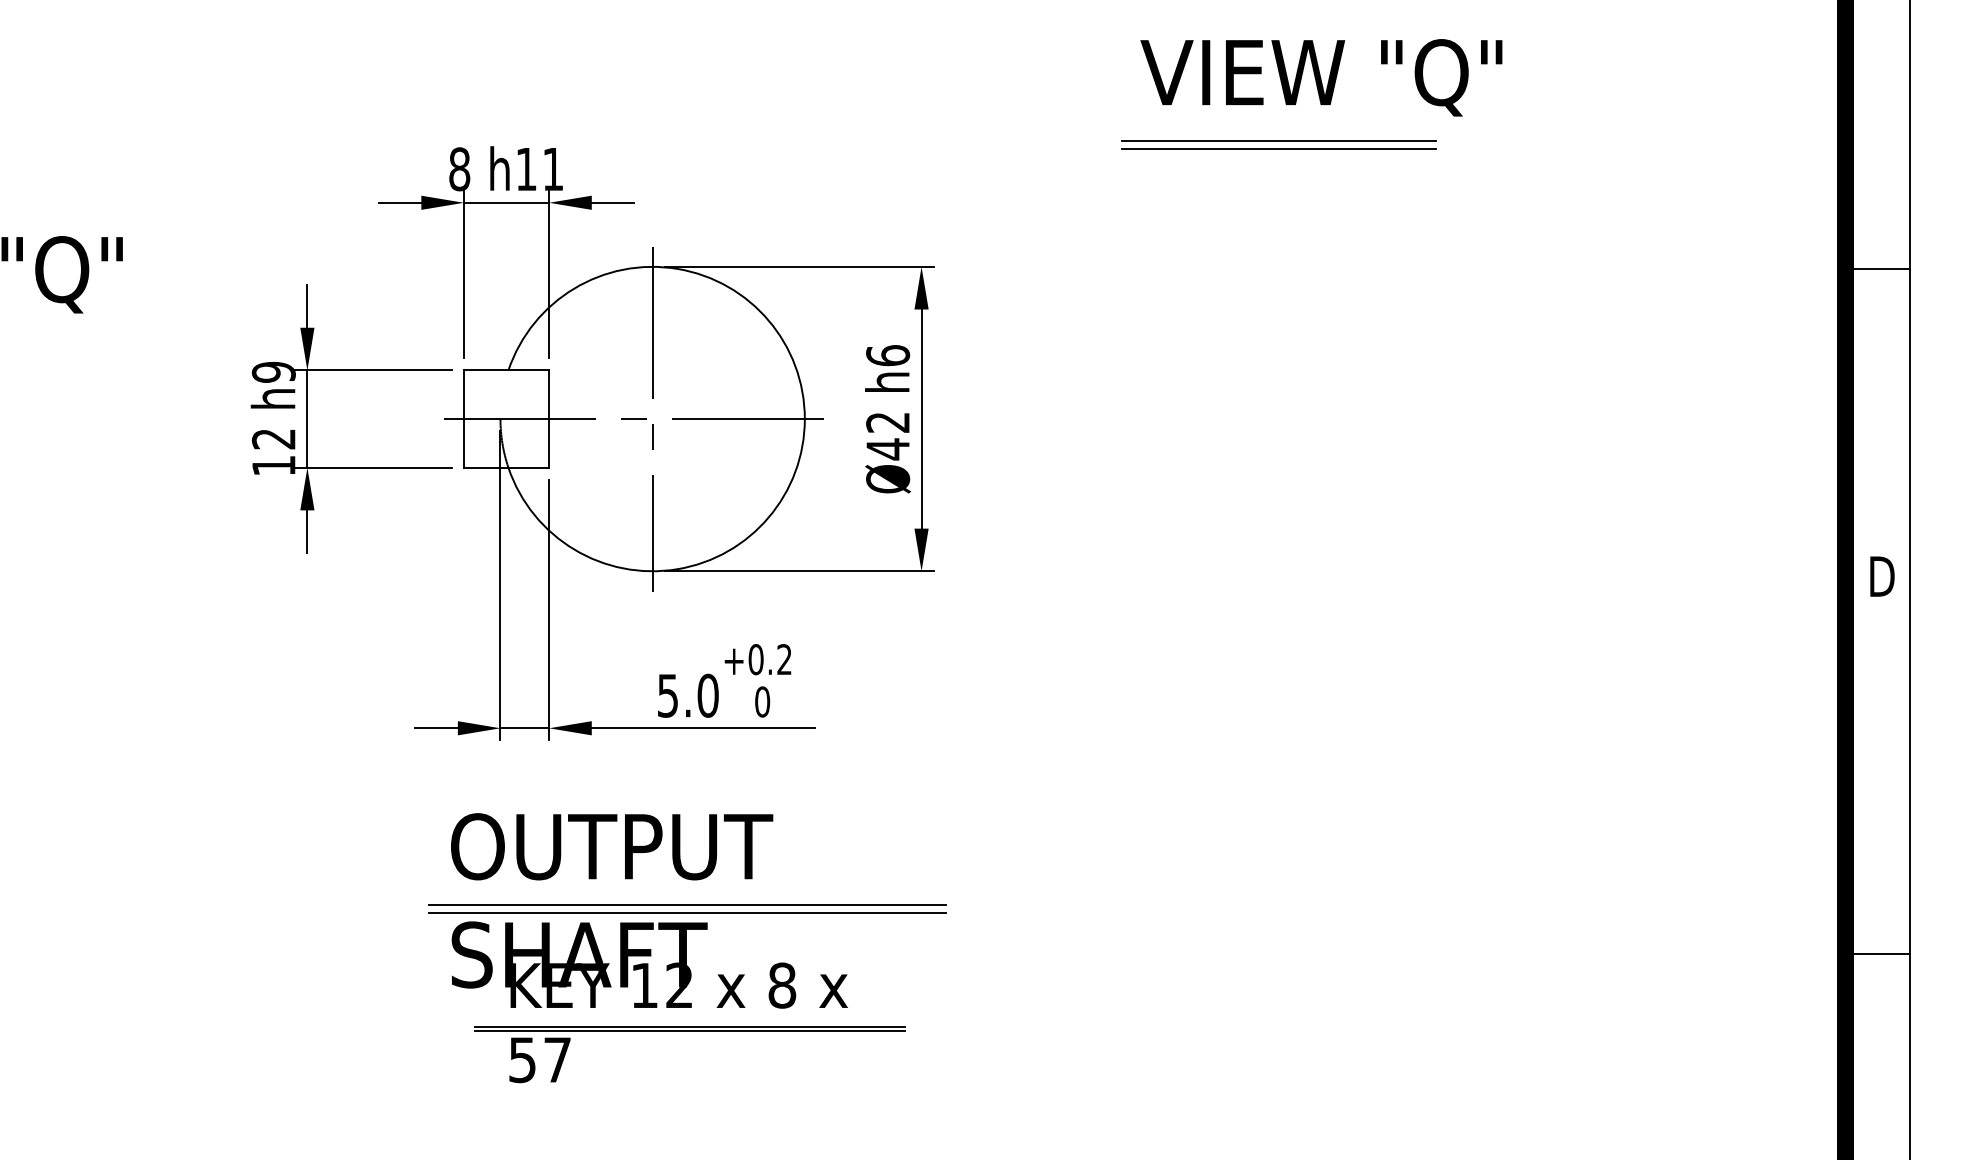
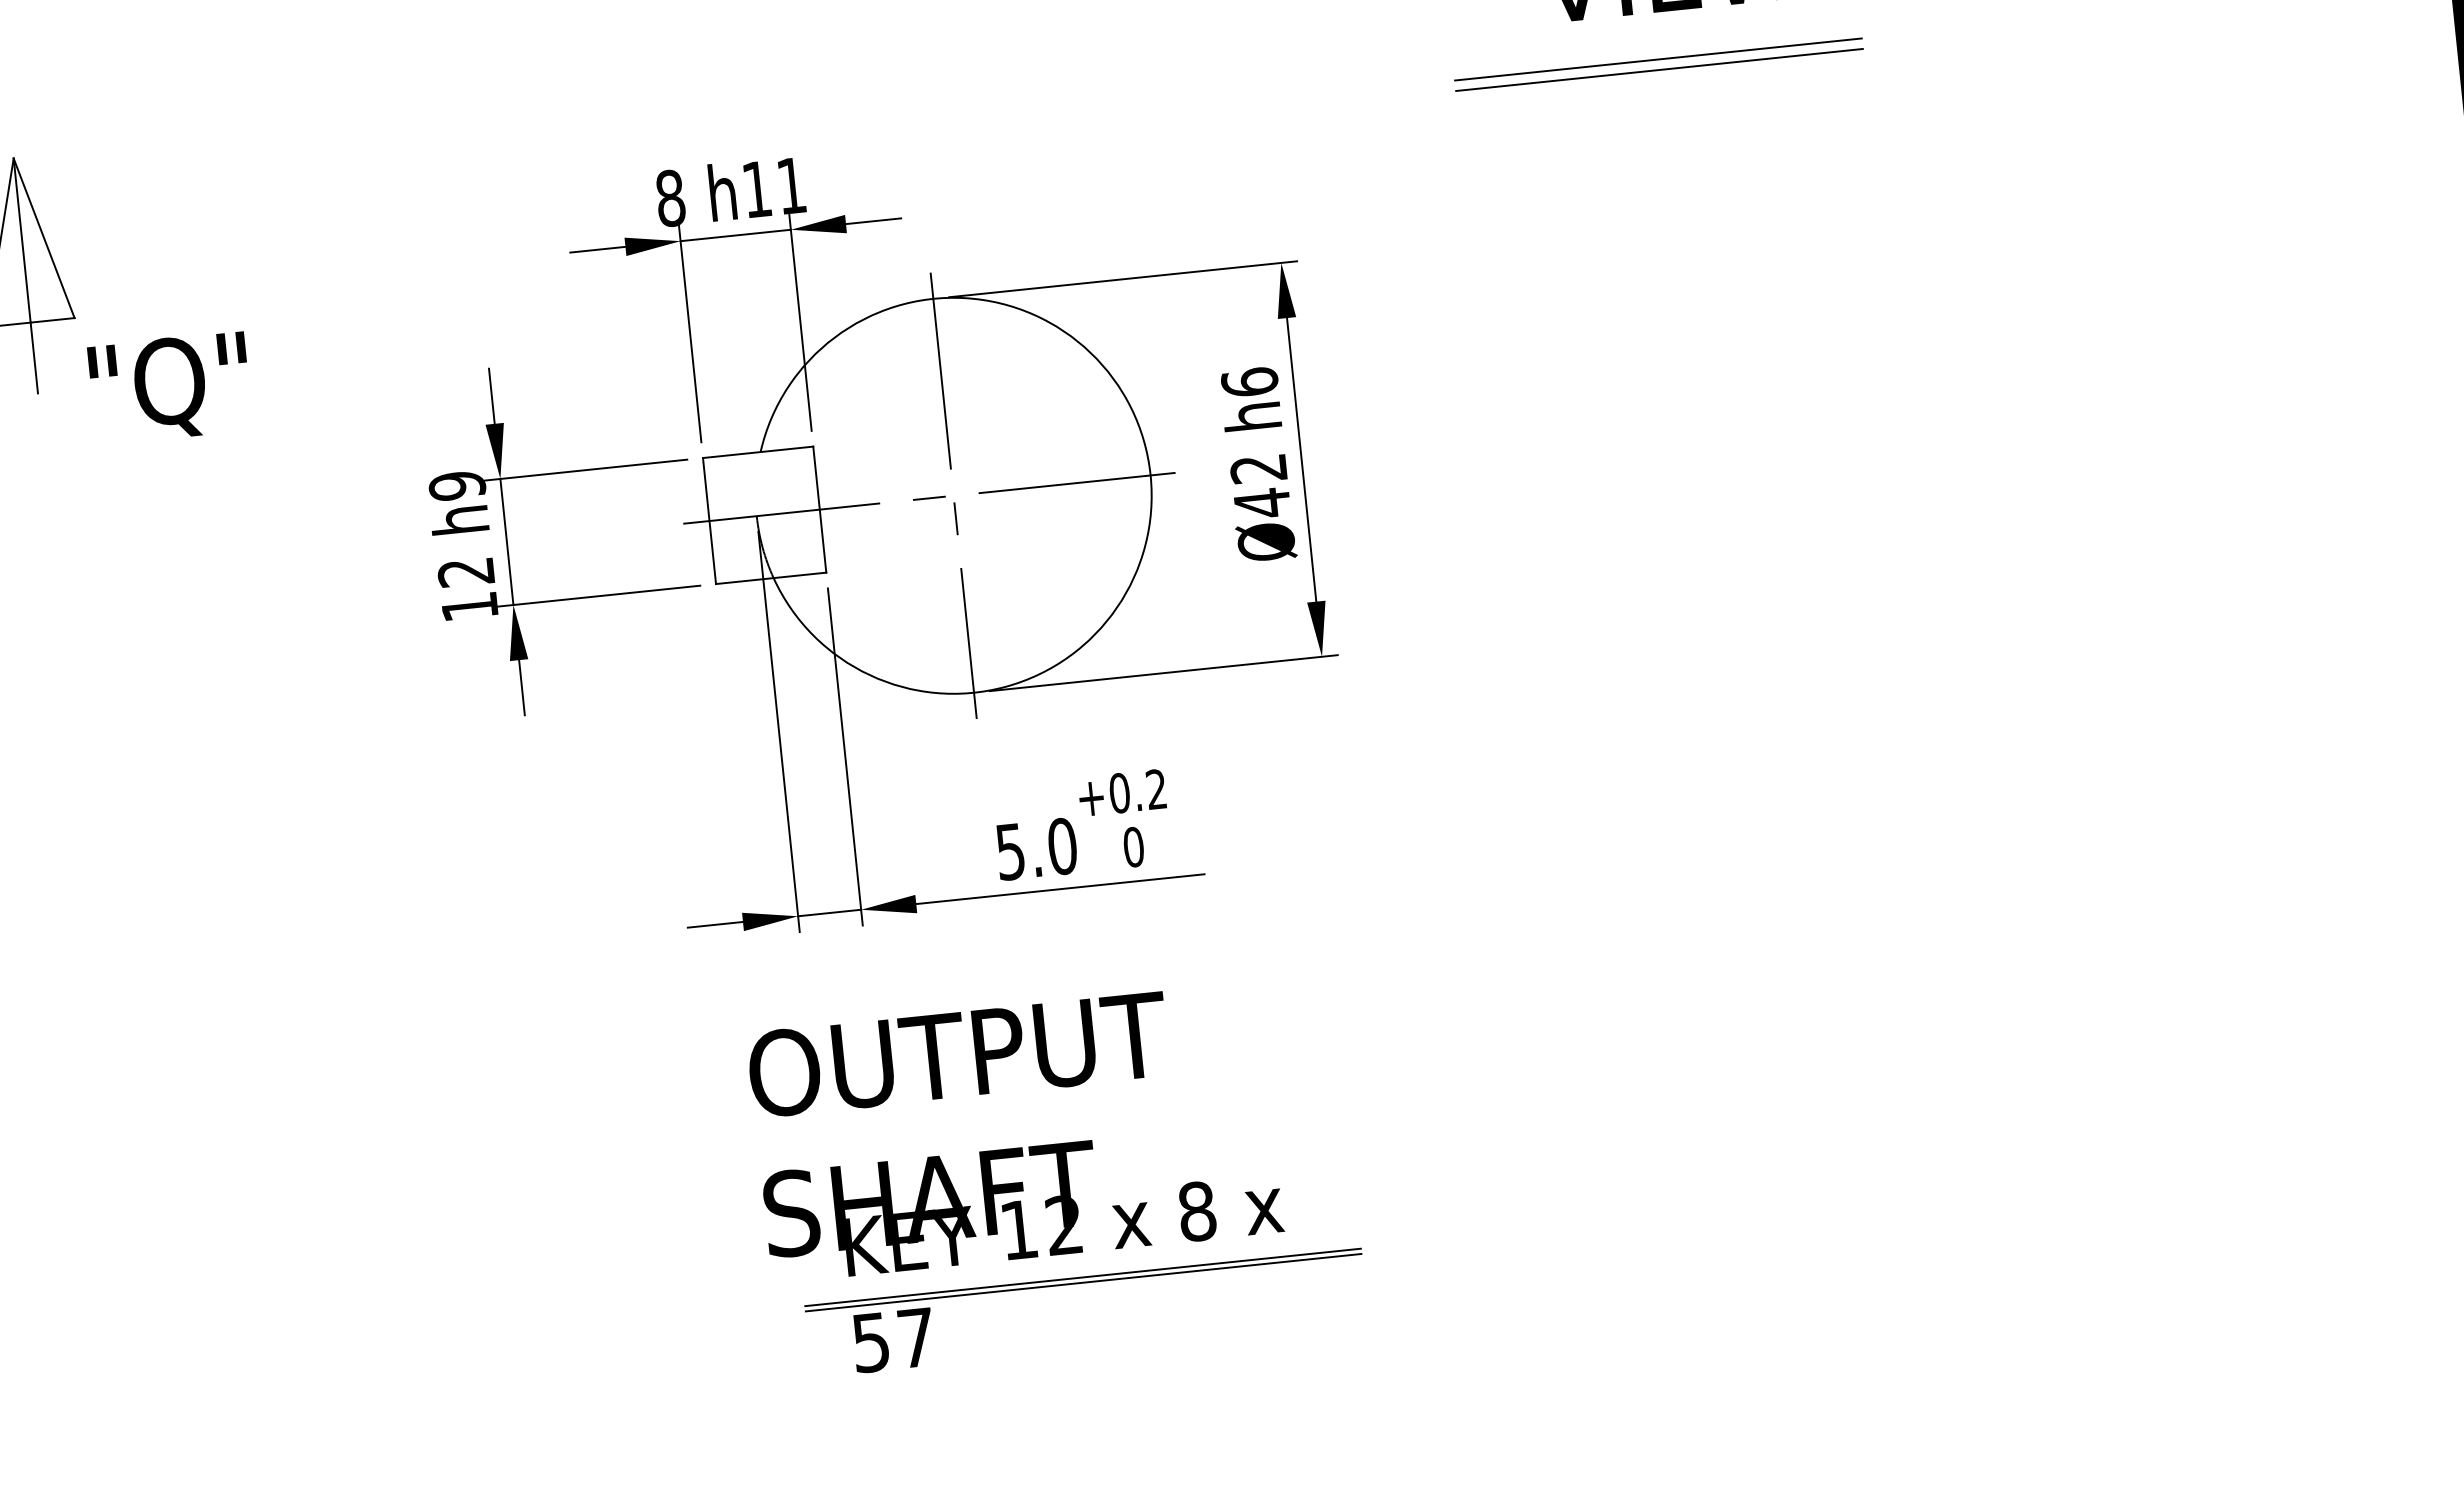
part: (1278, 144) -> (1658, 63), moved
line: (687, 904) -> (1063, 1119), removed
line: (687, 912) -> (1064, 1129), removed

